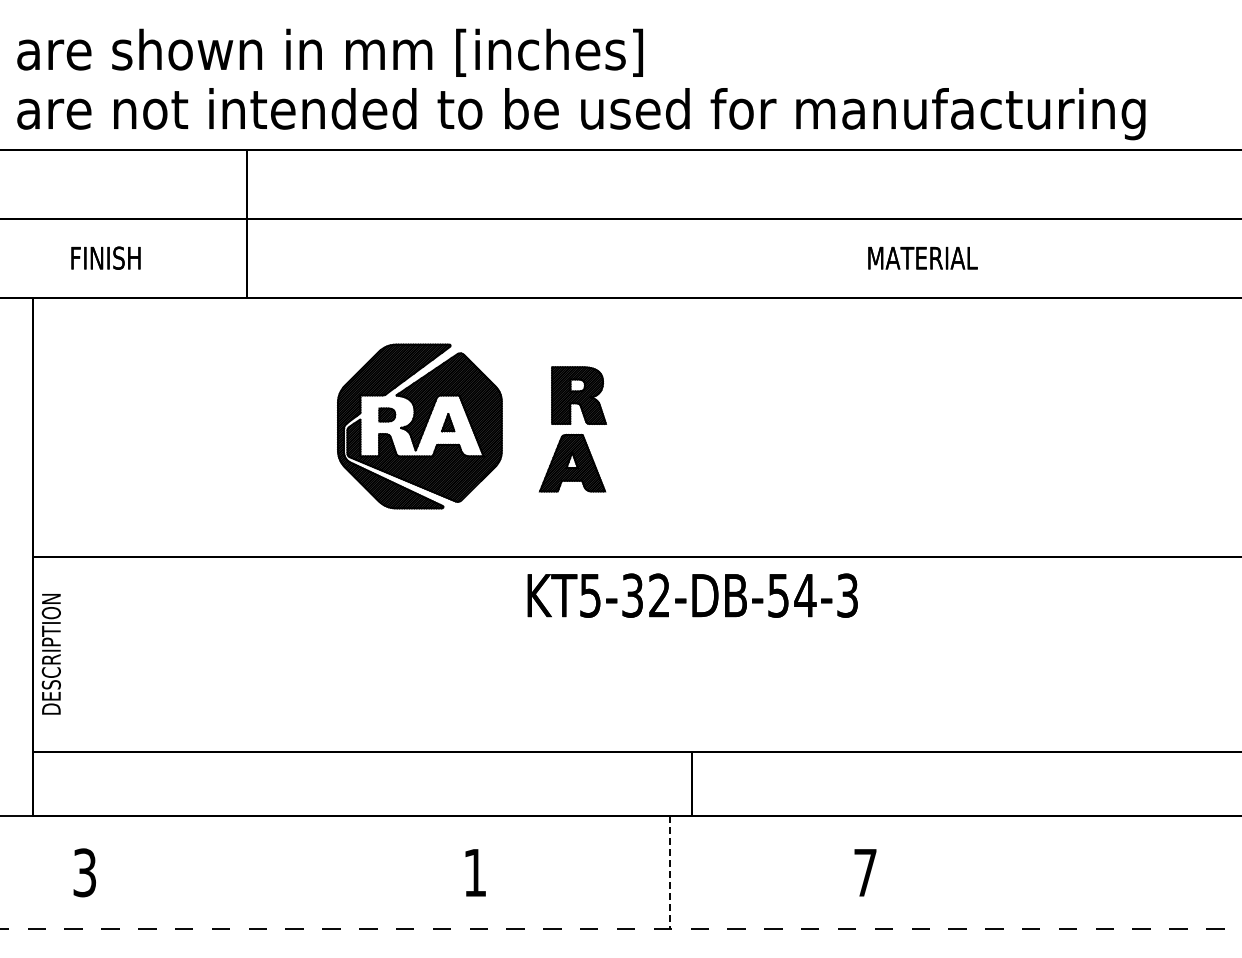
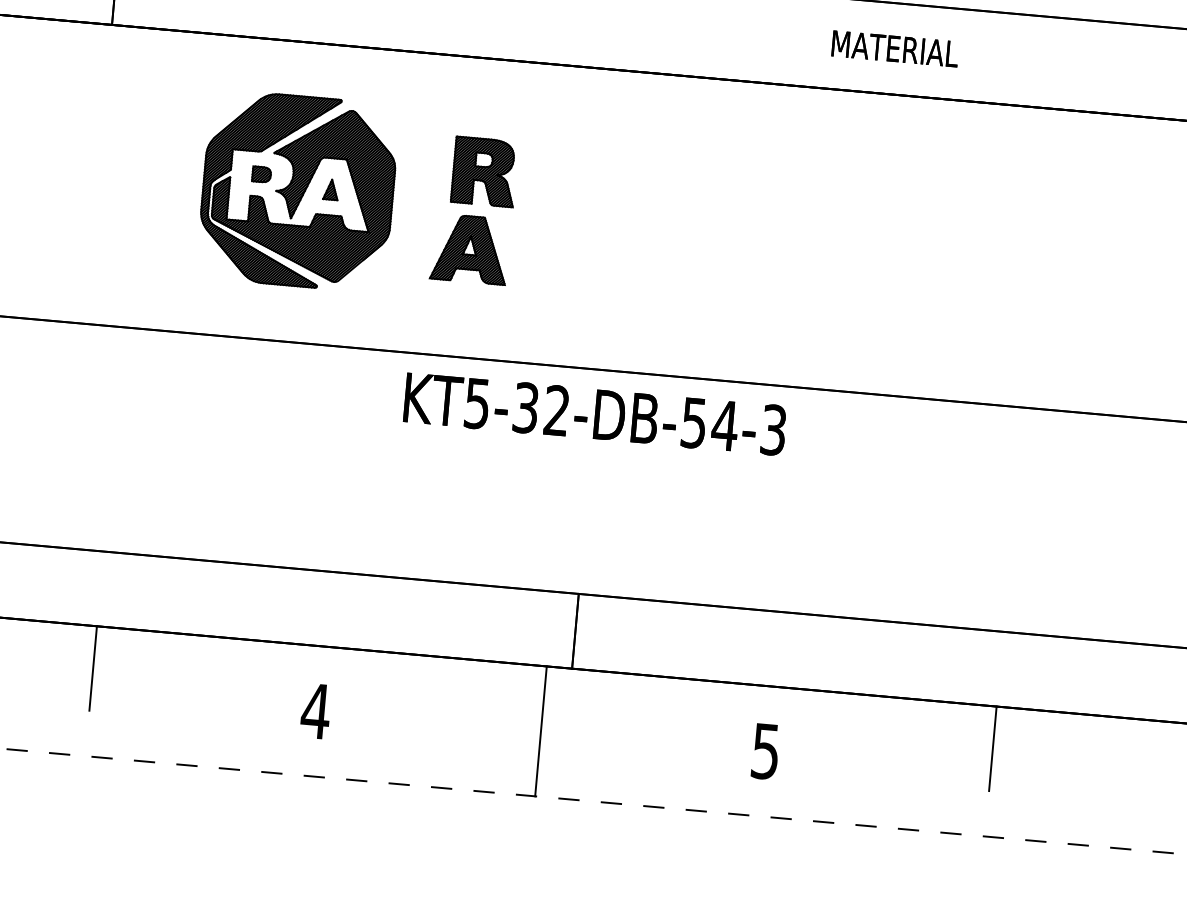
line: (280, 852) -> (93, 667), added
line: (1060, 852) -> (992, 748), added
text: (474, 872) -> (315, 710), 1 -> 4
line: (670, 873) -> (540, 732), dashed -> solid
text: (865, 873) -> (765, 752), 7 -> 5

